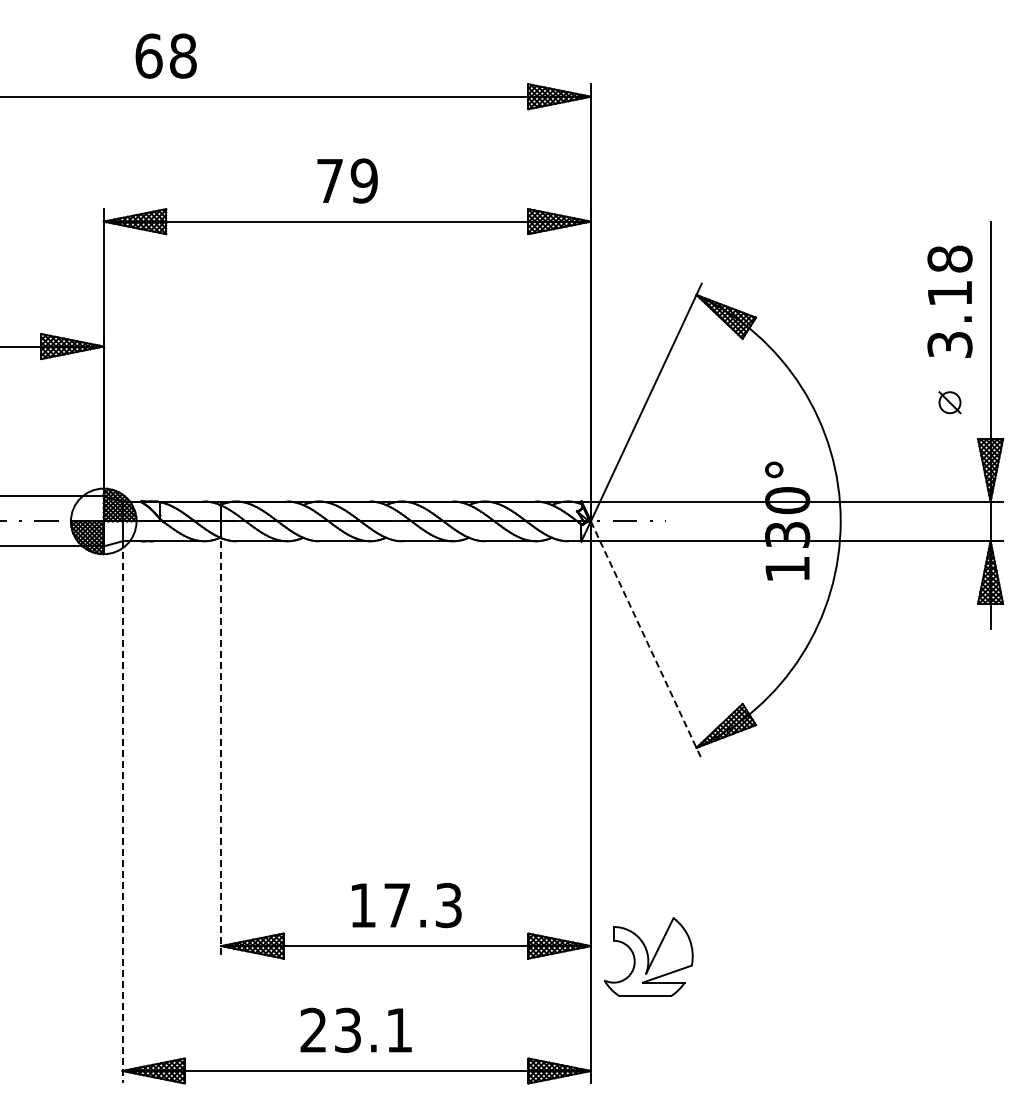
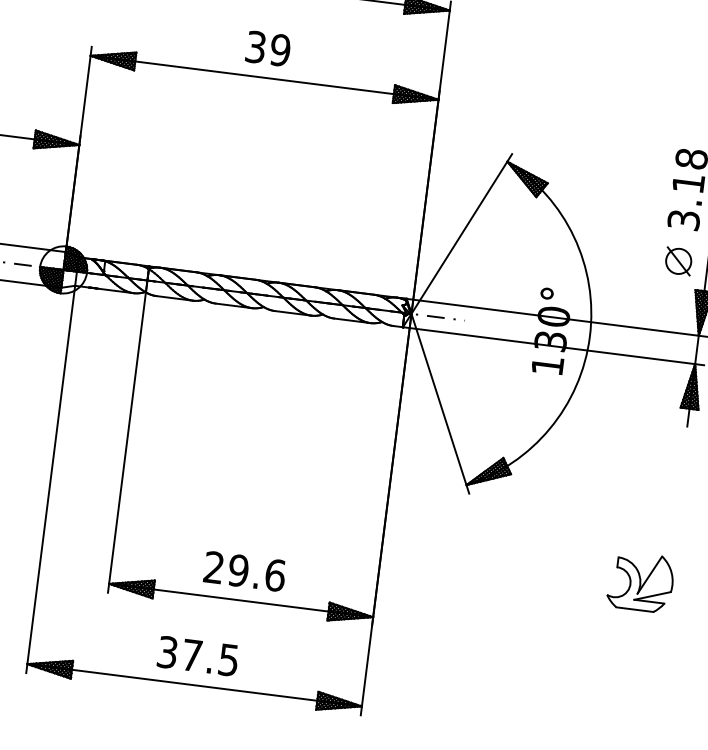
text: (329, 180) -> (255, 46), 79 -> 39
part: (949, 402) -> (678, 261), size x1.67
line: (646, 640) -> (440, 403), dashed -> solid
line: (221, 749) -> (127, 443), dashed -> solid
line: (122, 812) -> (50, 479), dashed -> solid
text: (406, 905) -> (245, 571), 17.3 -> 29.6
part: (648, 956) -> (640, 581), moved
text: (355, 1029) -> (197, 655), 23.1 -> 37.5

